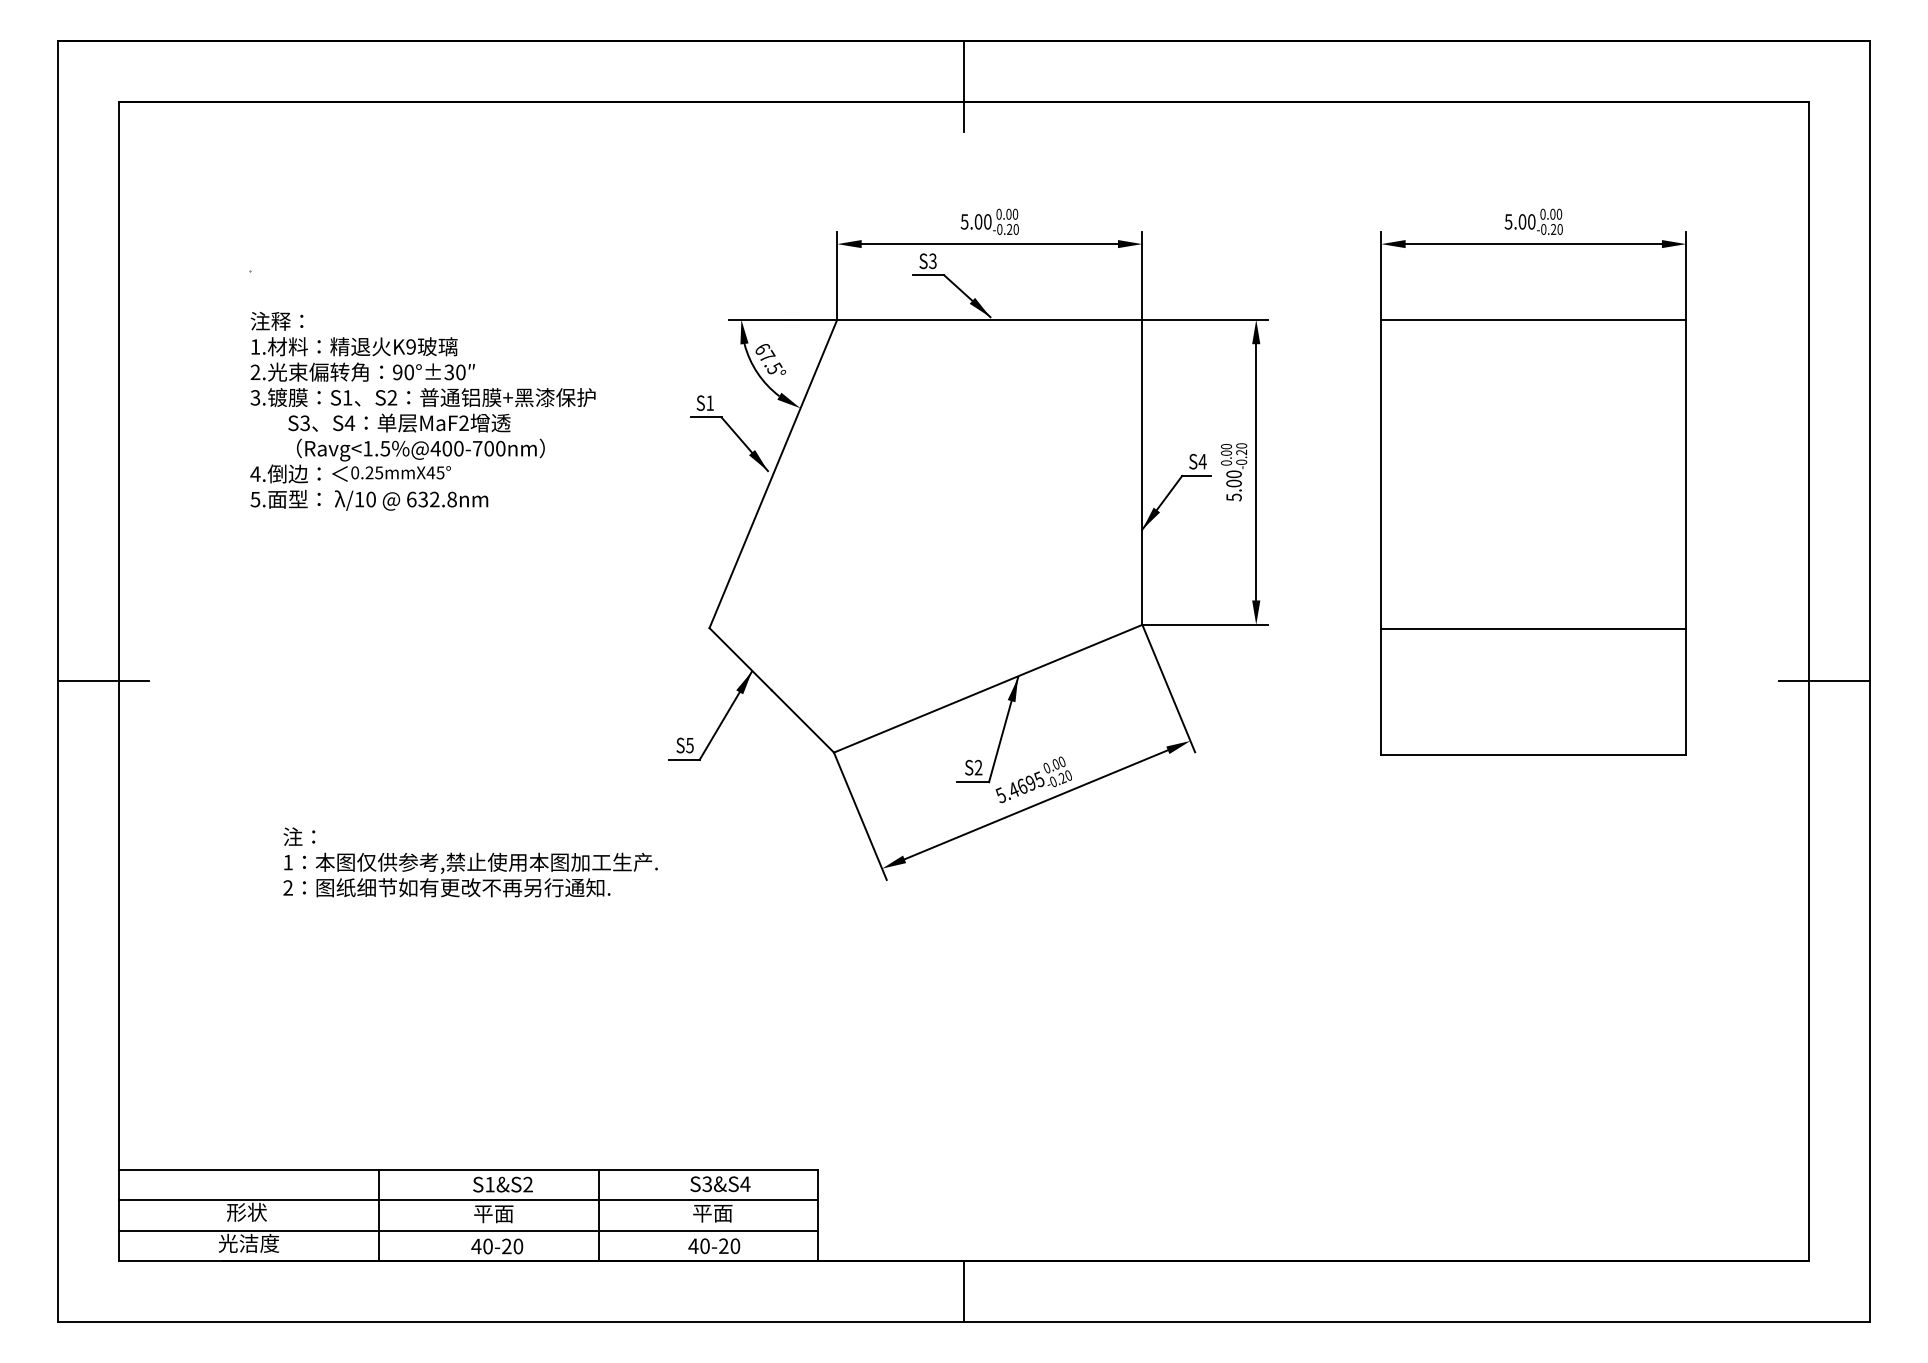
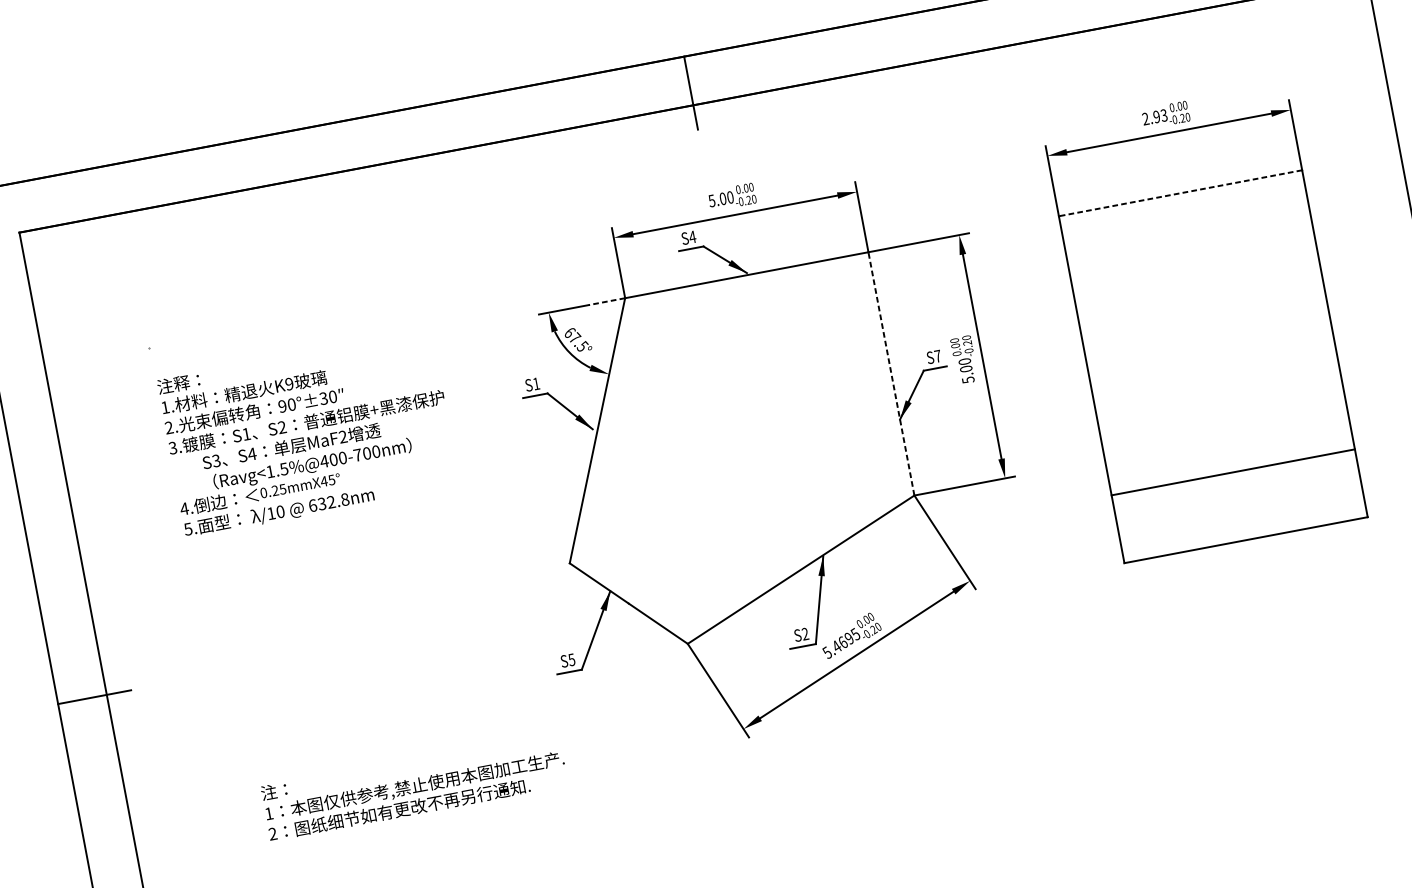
text: (1519, 221) -> (1154, 117), 5.00 -> 2.93
text: (932, 261) -> (692, 237), S3 -> S4
line: (814, 319) -> (606, 301), solid -> dashed
line: (1533, 319) -> (1180, 193), solid -> dashed
text: (1202, 461) -> (937, 356), S4 -> S7
line: (1142, 472) -> (891, 374), solid -> dashed
line: (1533, 628) -> (1233, 472), moved

